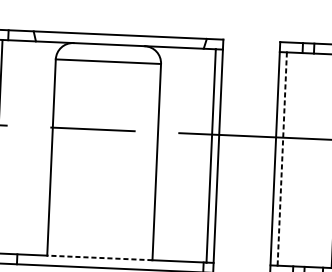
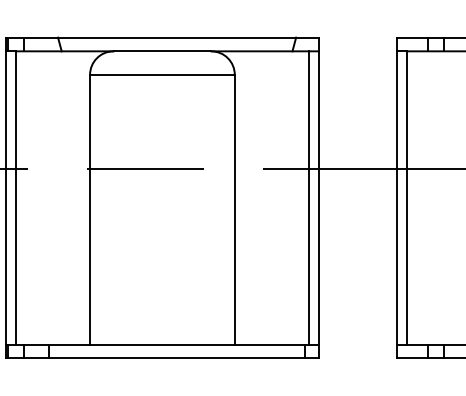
line: (282, 158) -> (406, 197), dashed -> solid
line: (99, 257) -> (161, 344), dashed -> solid

